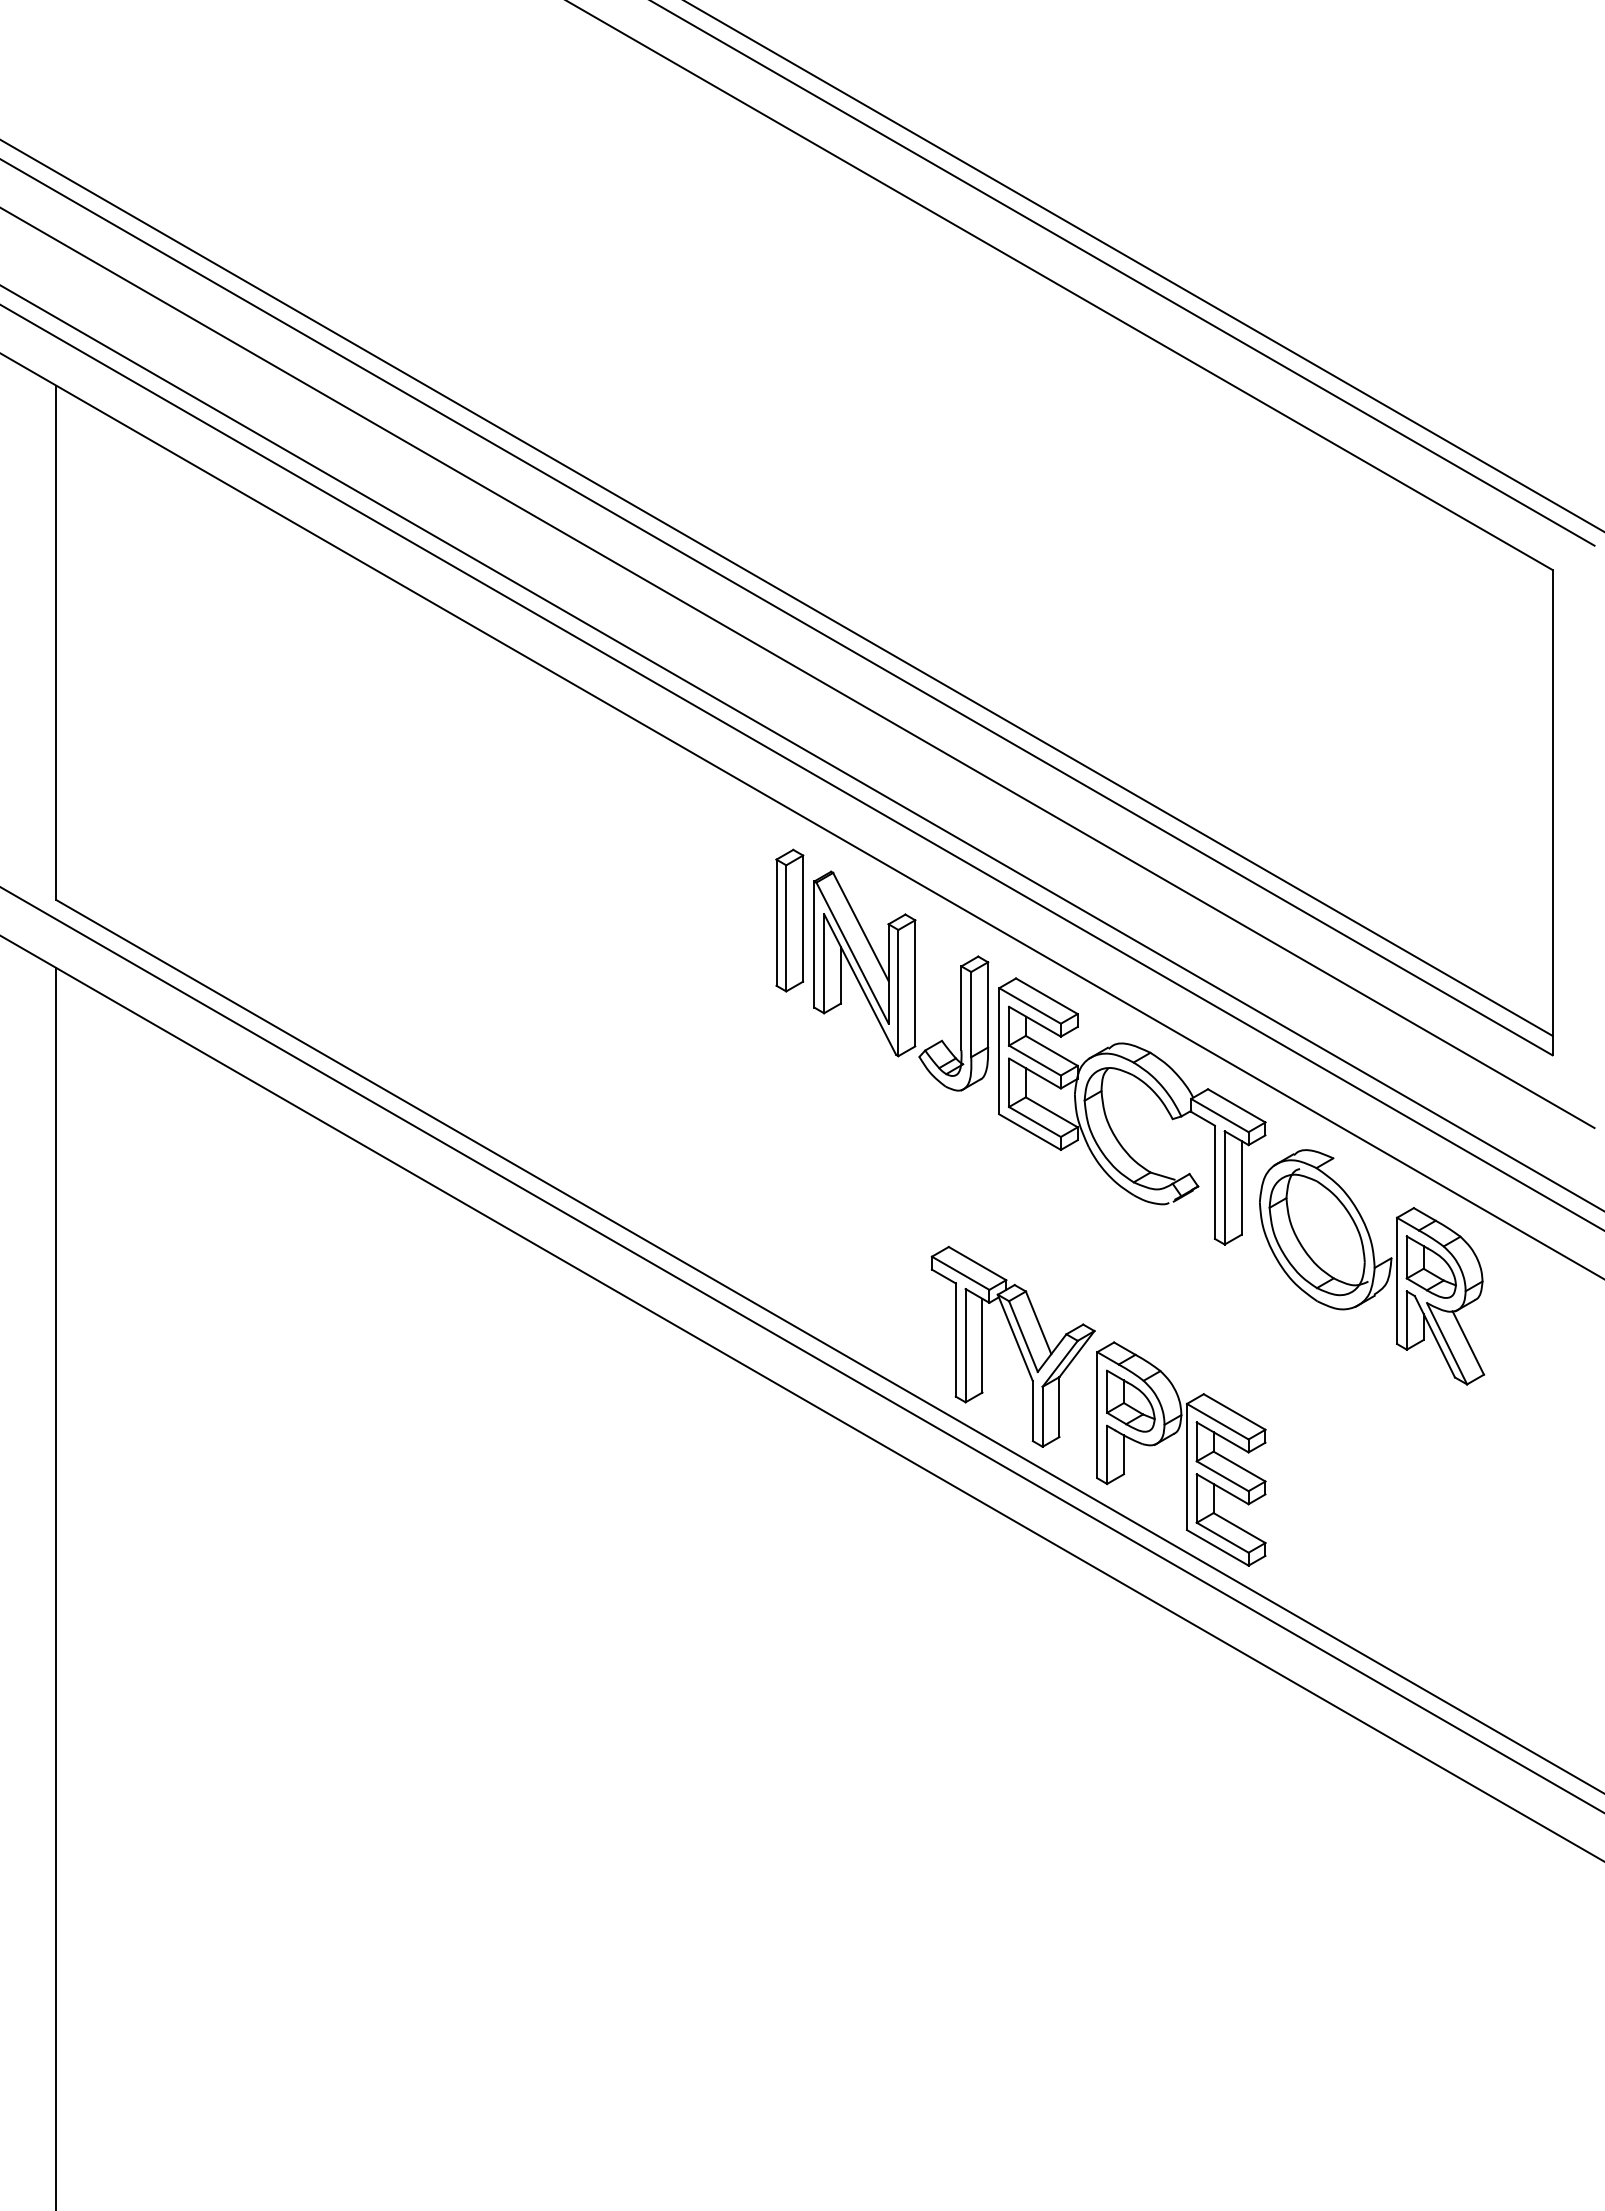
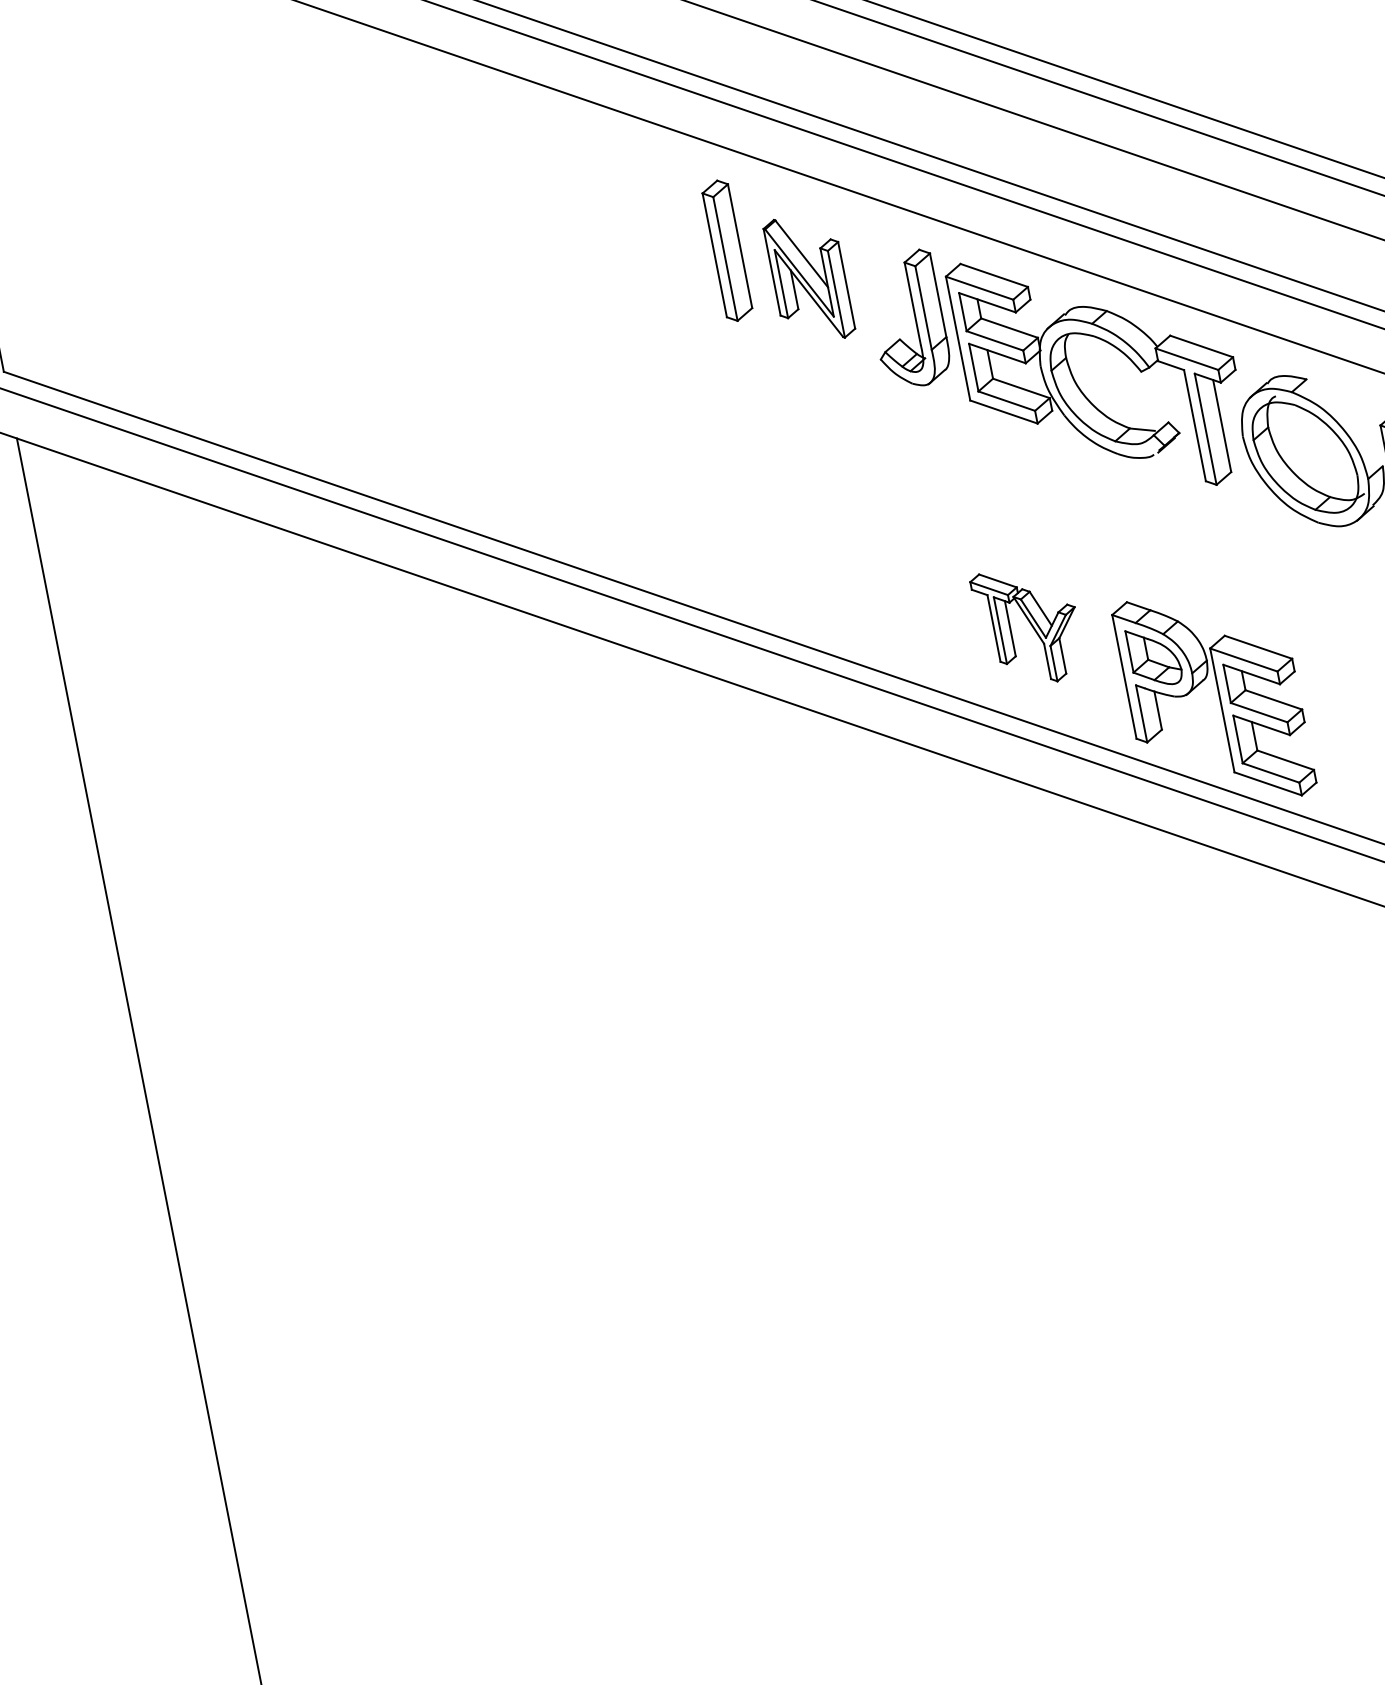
part: (864, 963) -> (808, 278), size x0.7
part: (1012, 1346) -> (1027, 625), size x0.6

